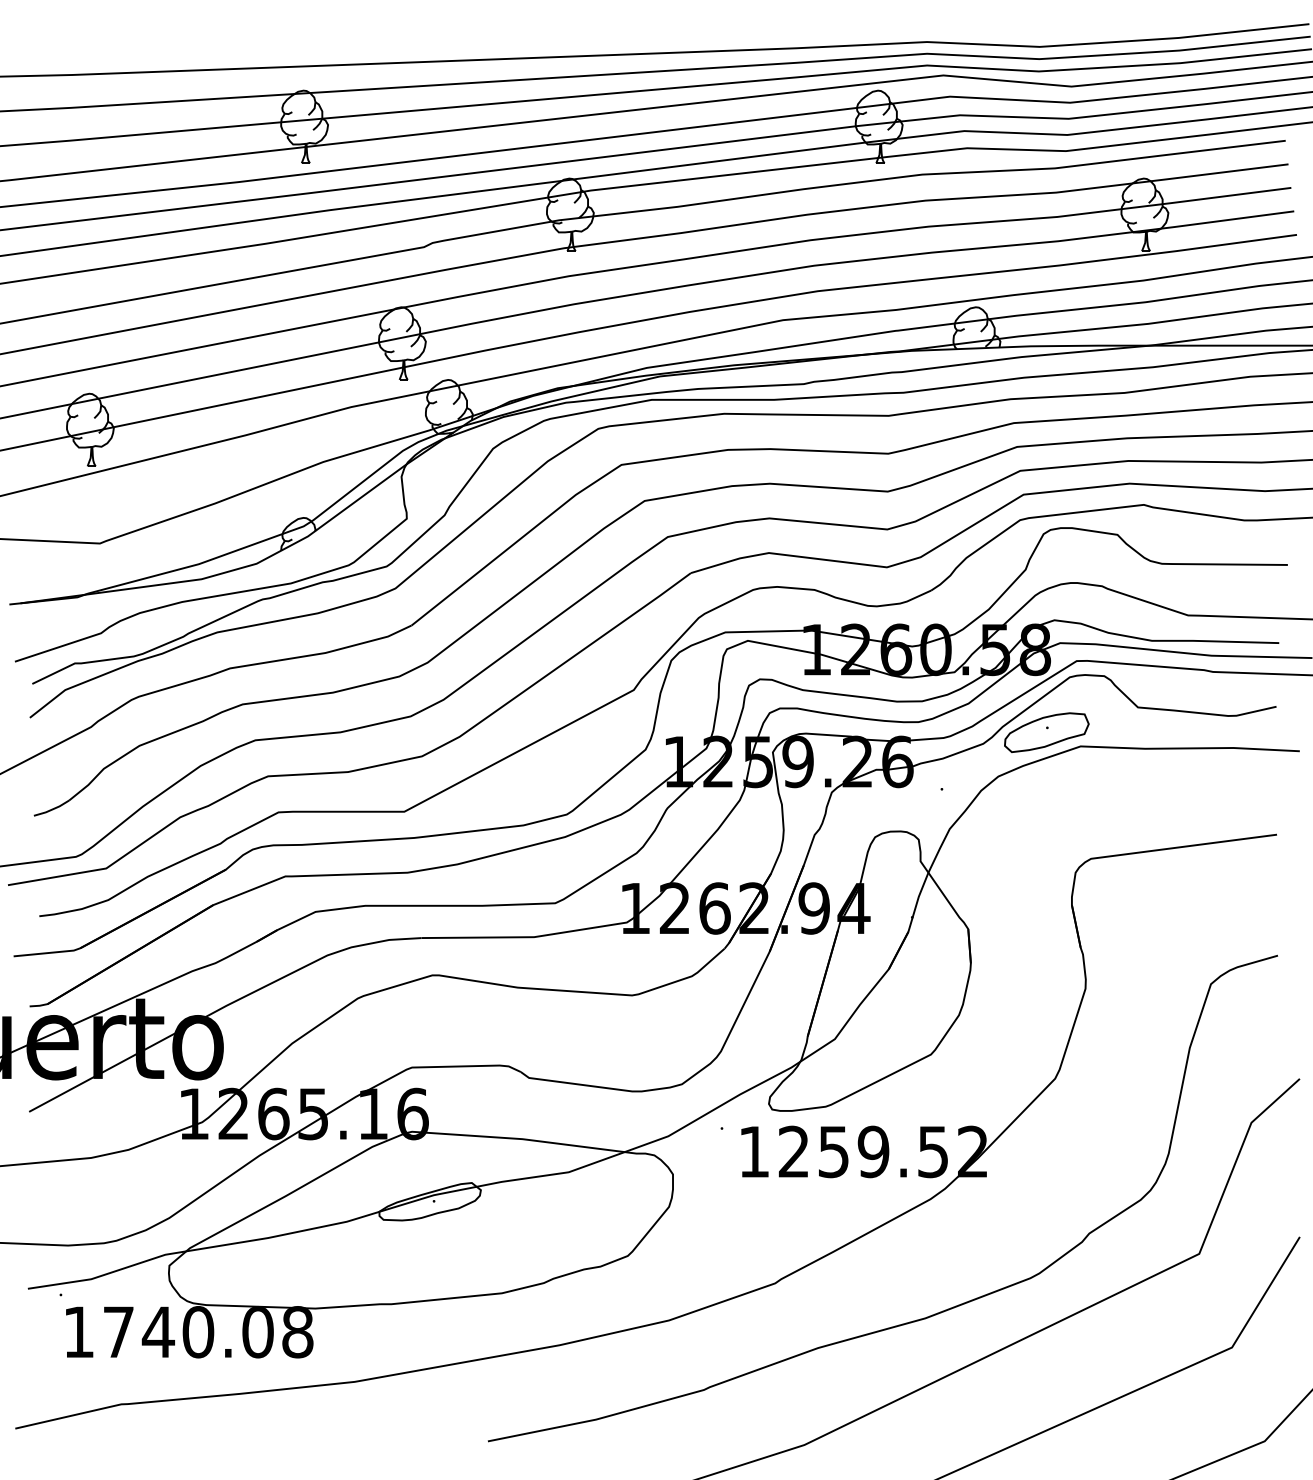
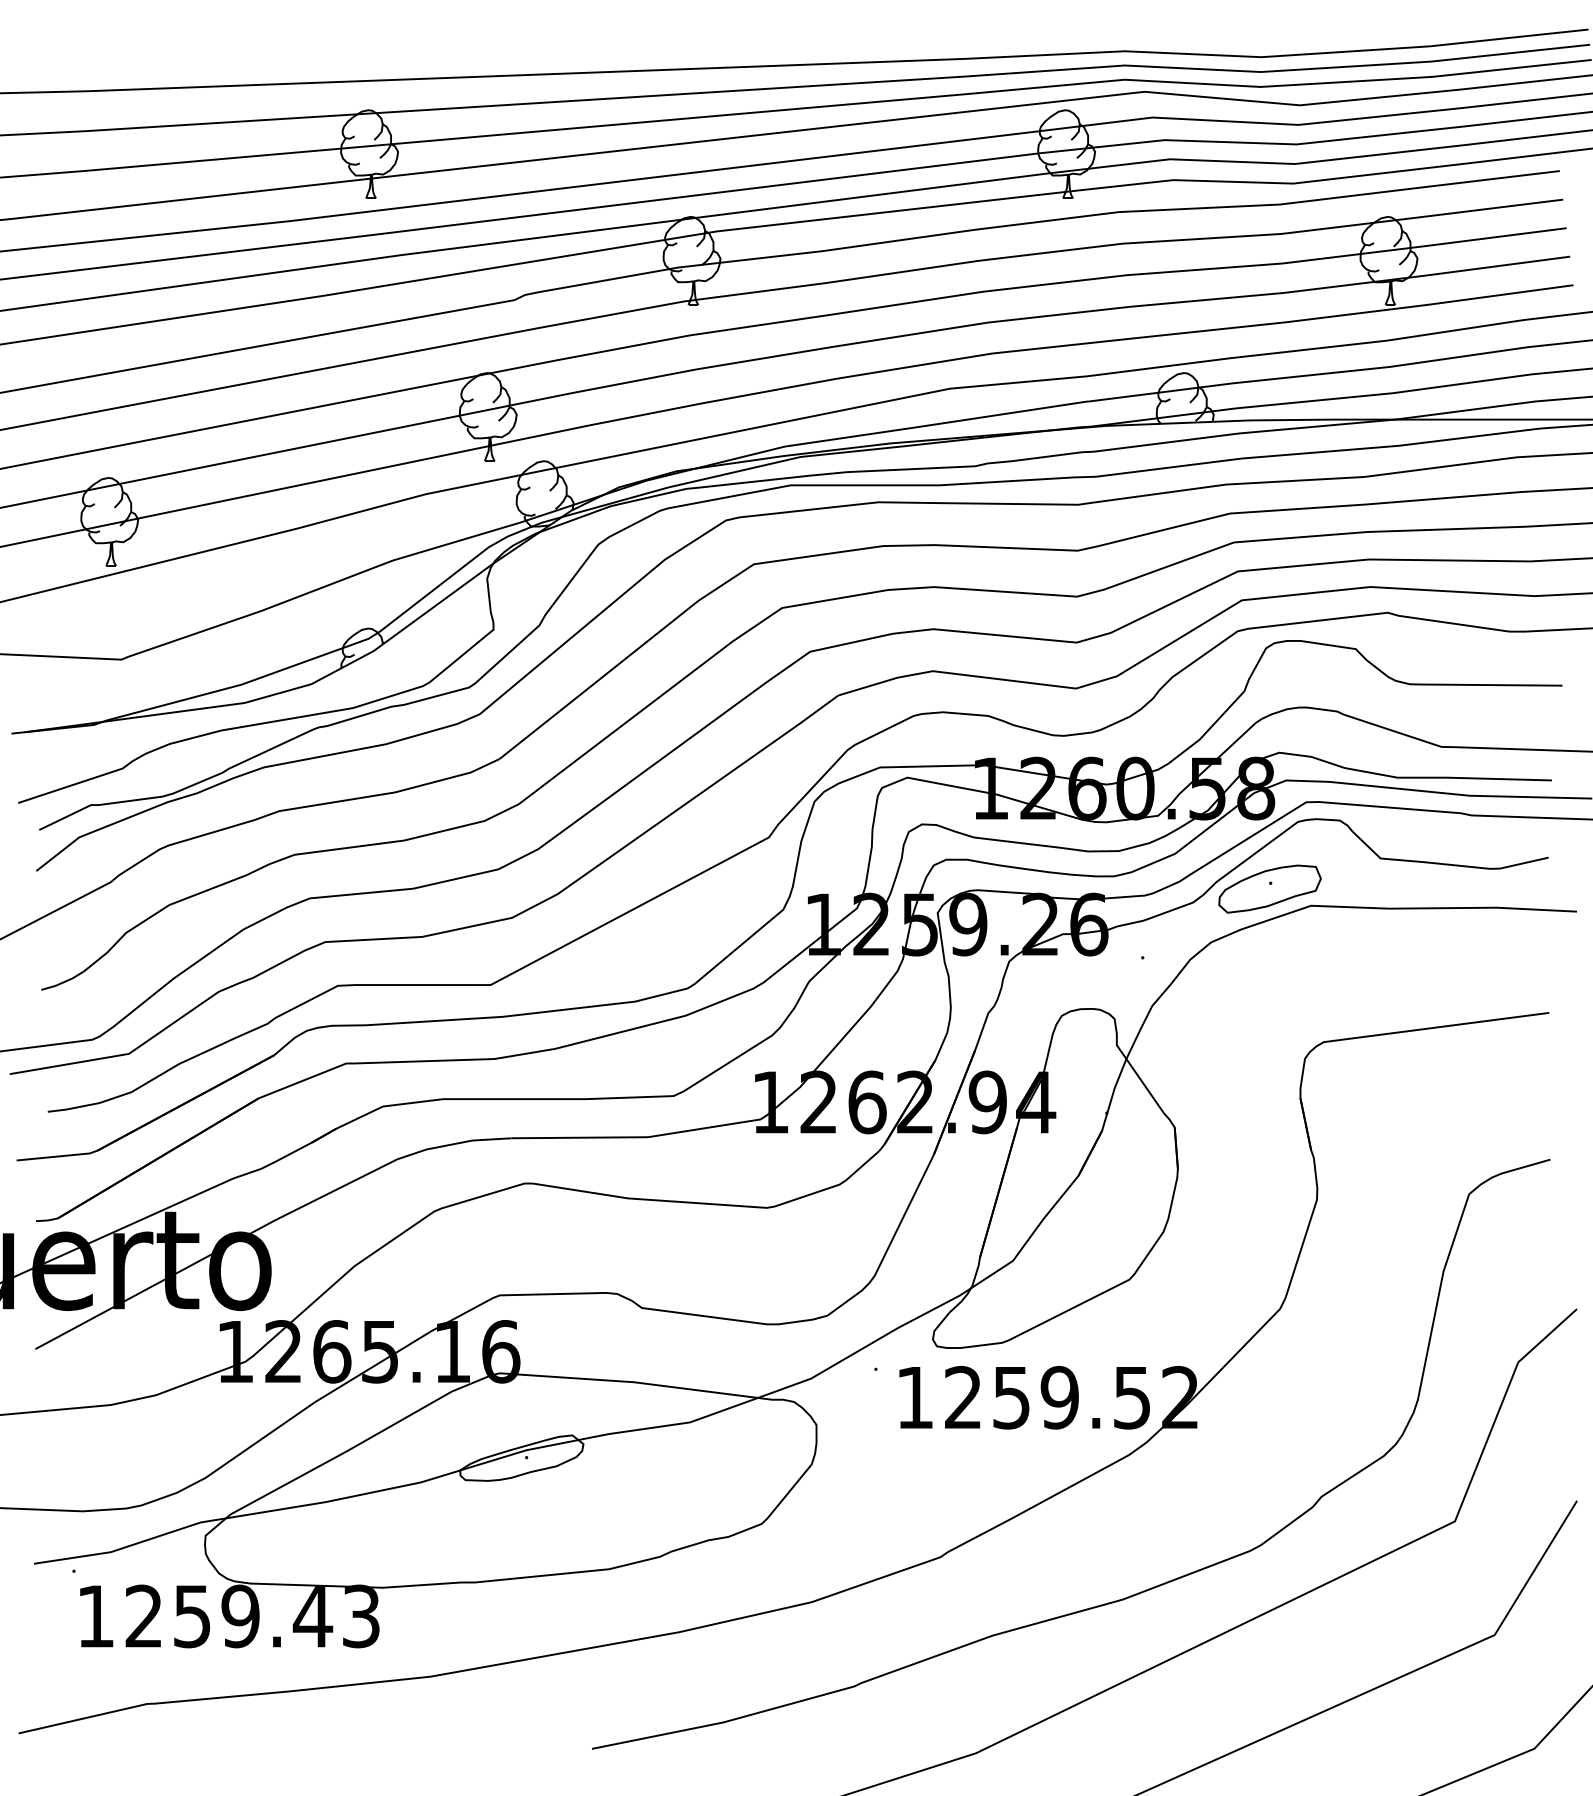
text: (208, 1332) -> (252, 1616), 1740.08 -> 1259.43

